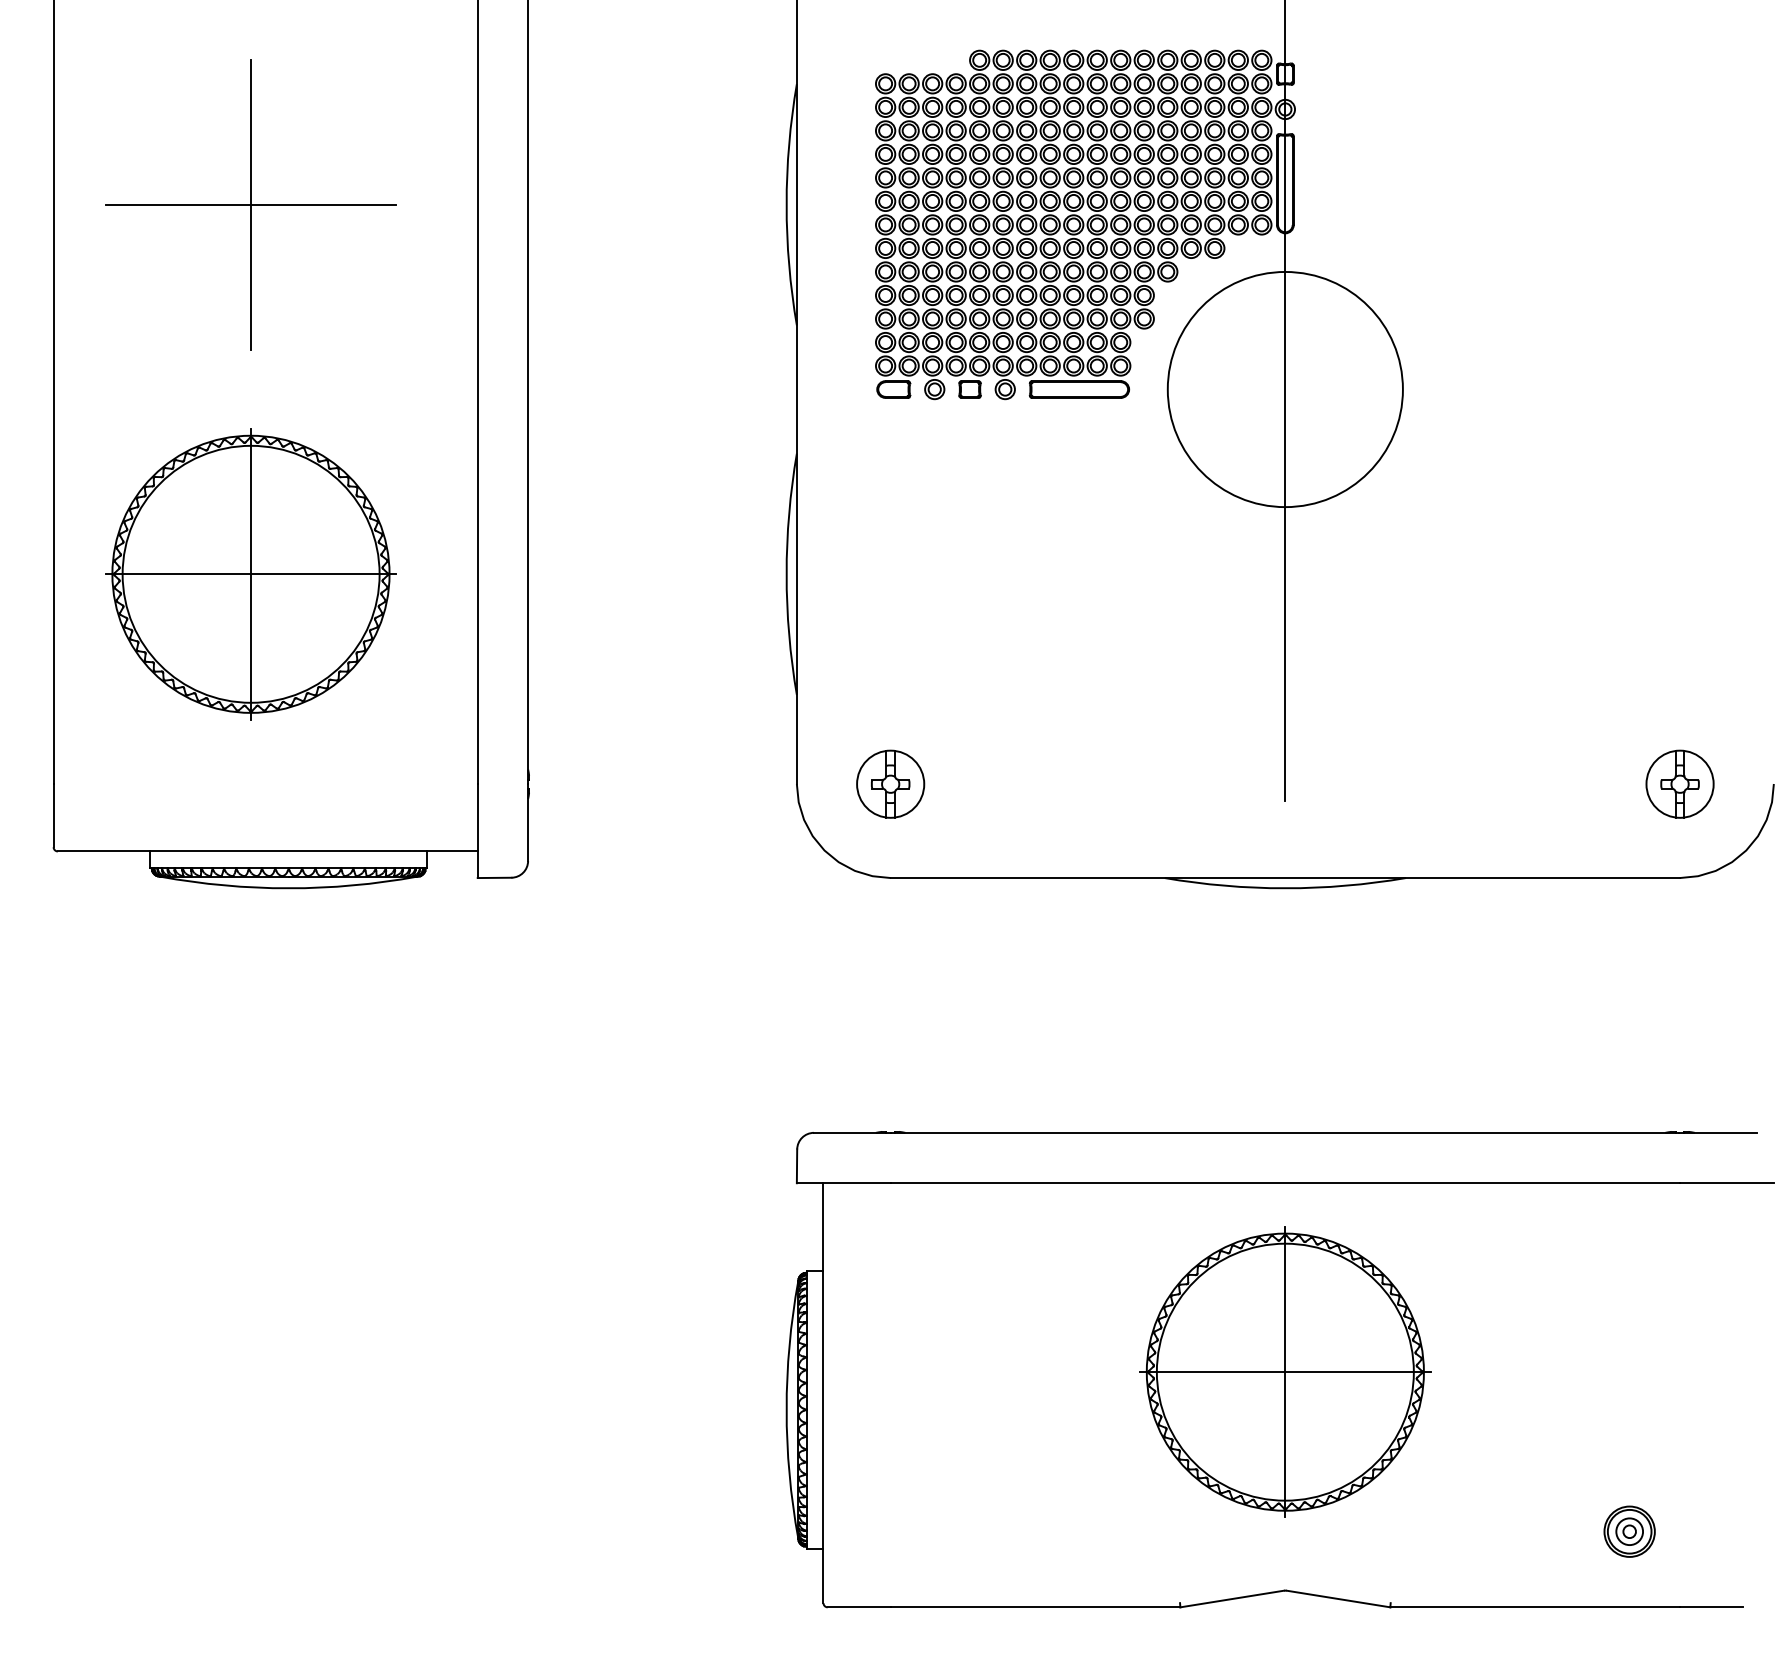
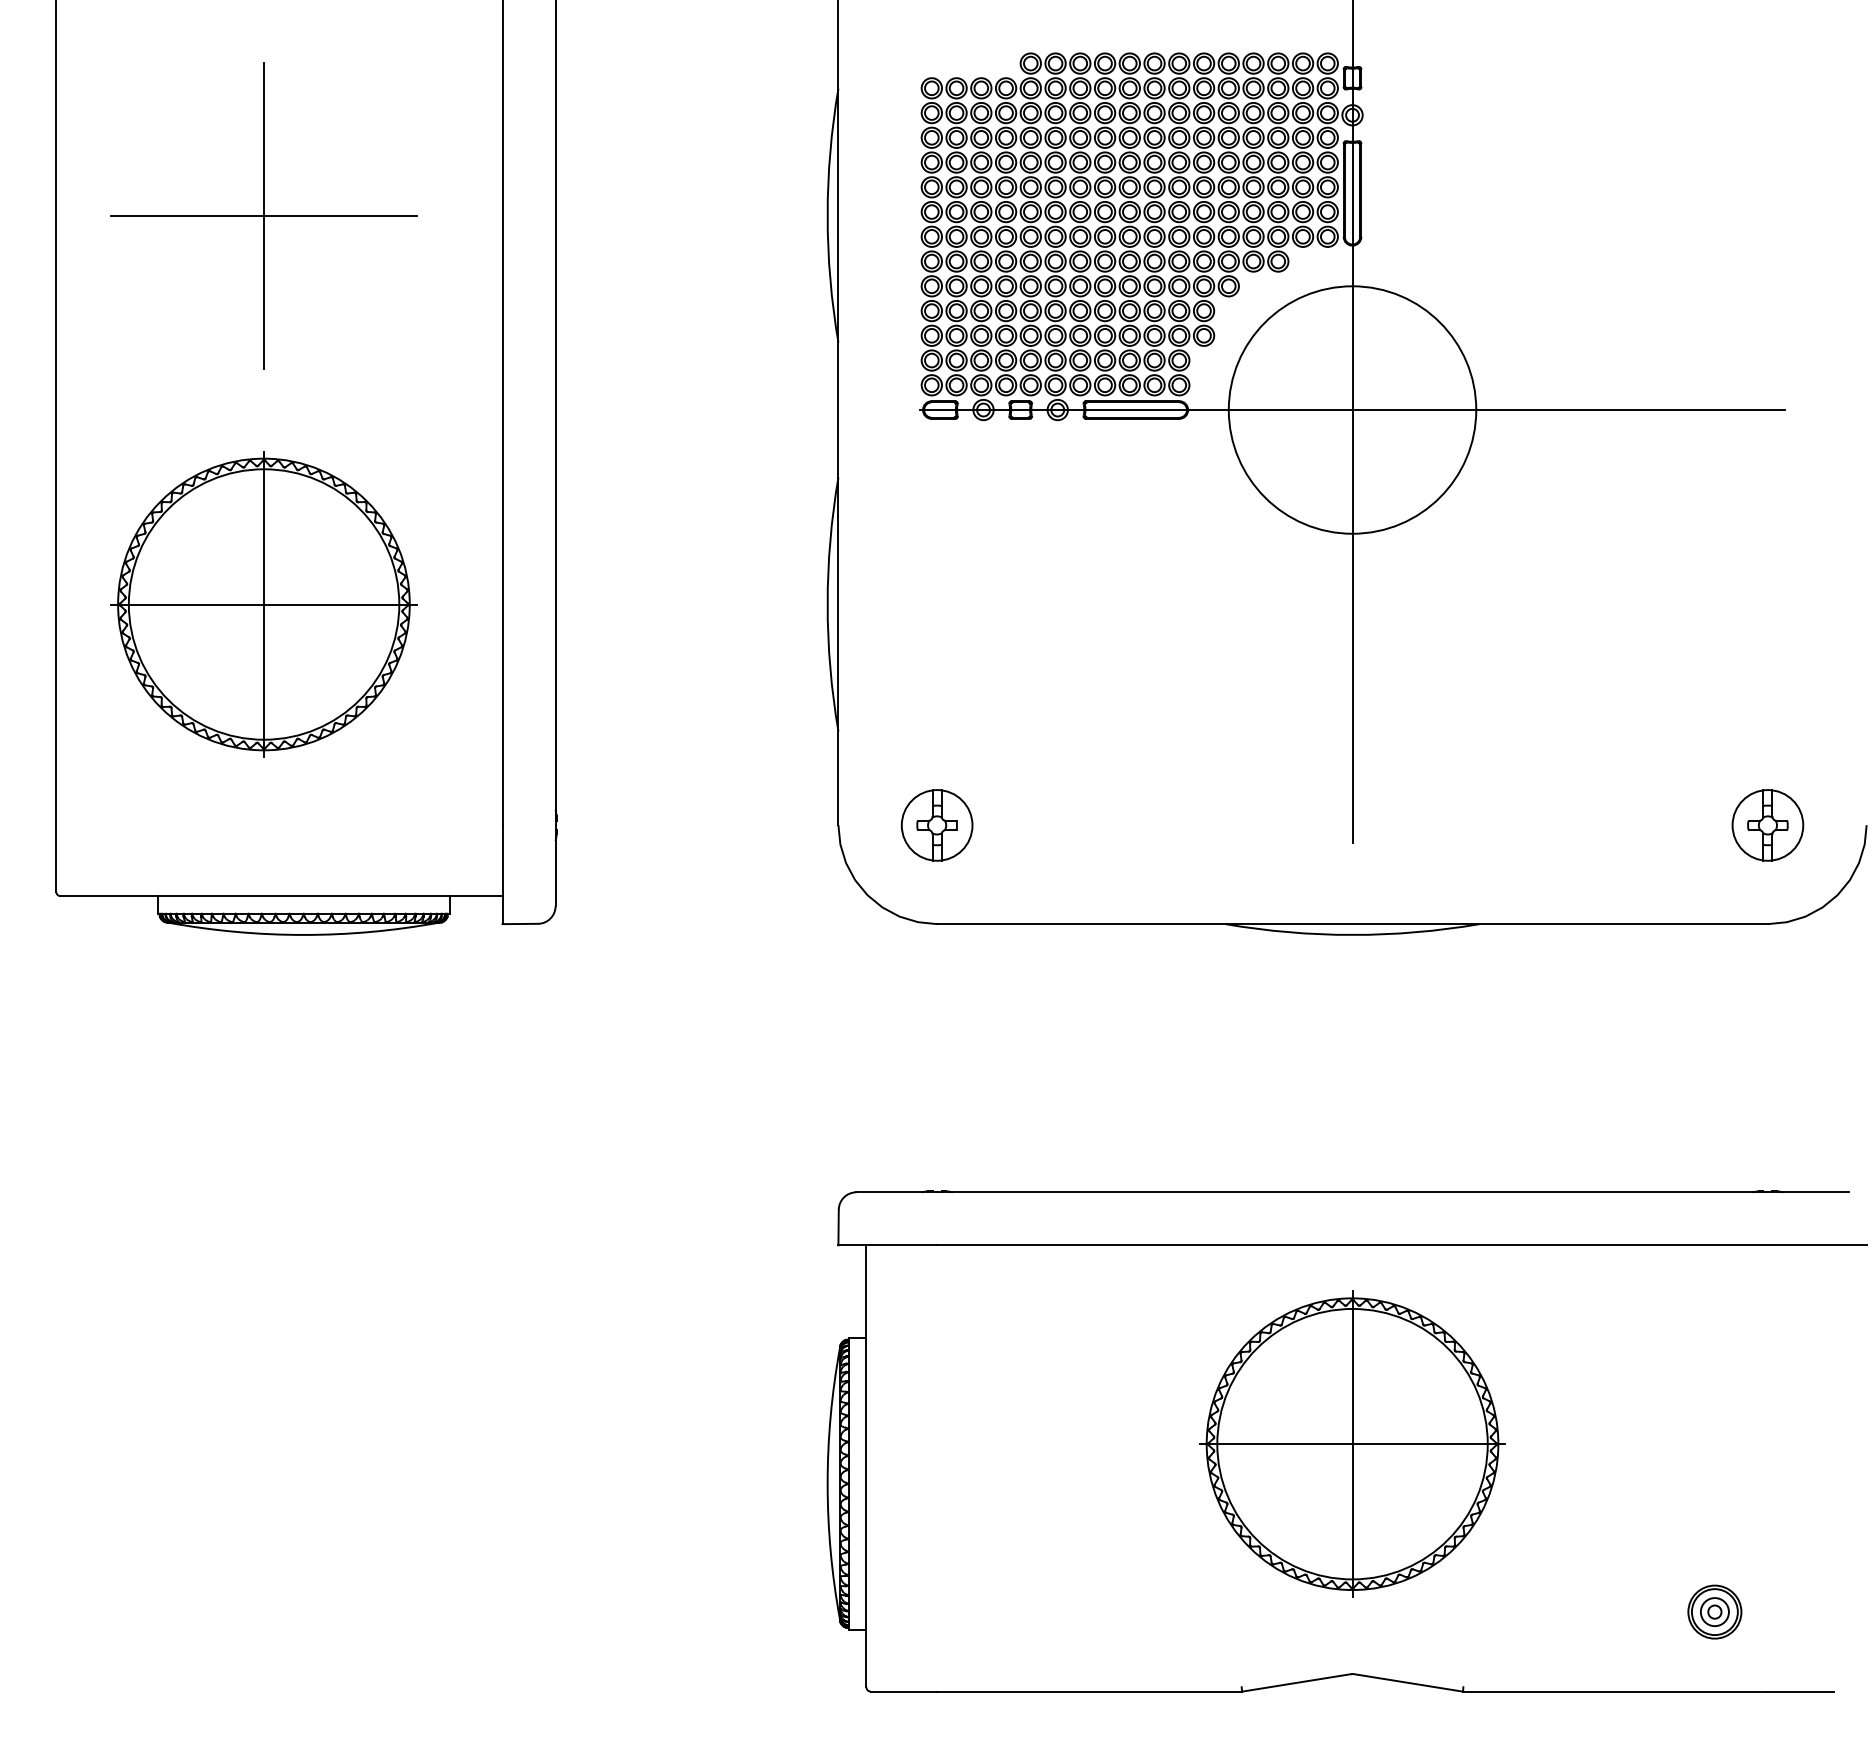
line: (1285, 389) -> (1352, 410), added

